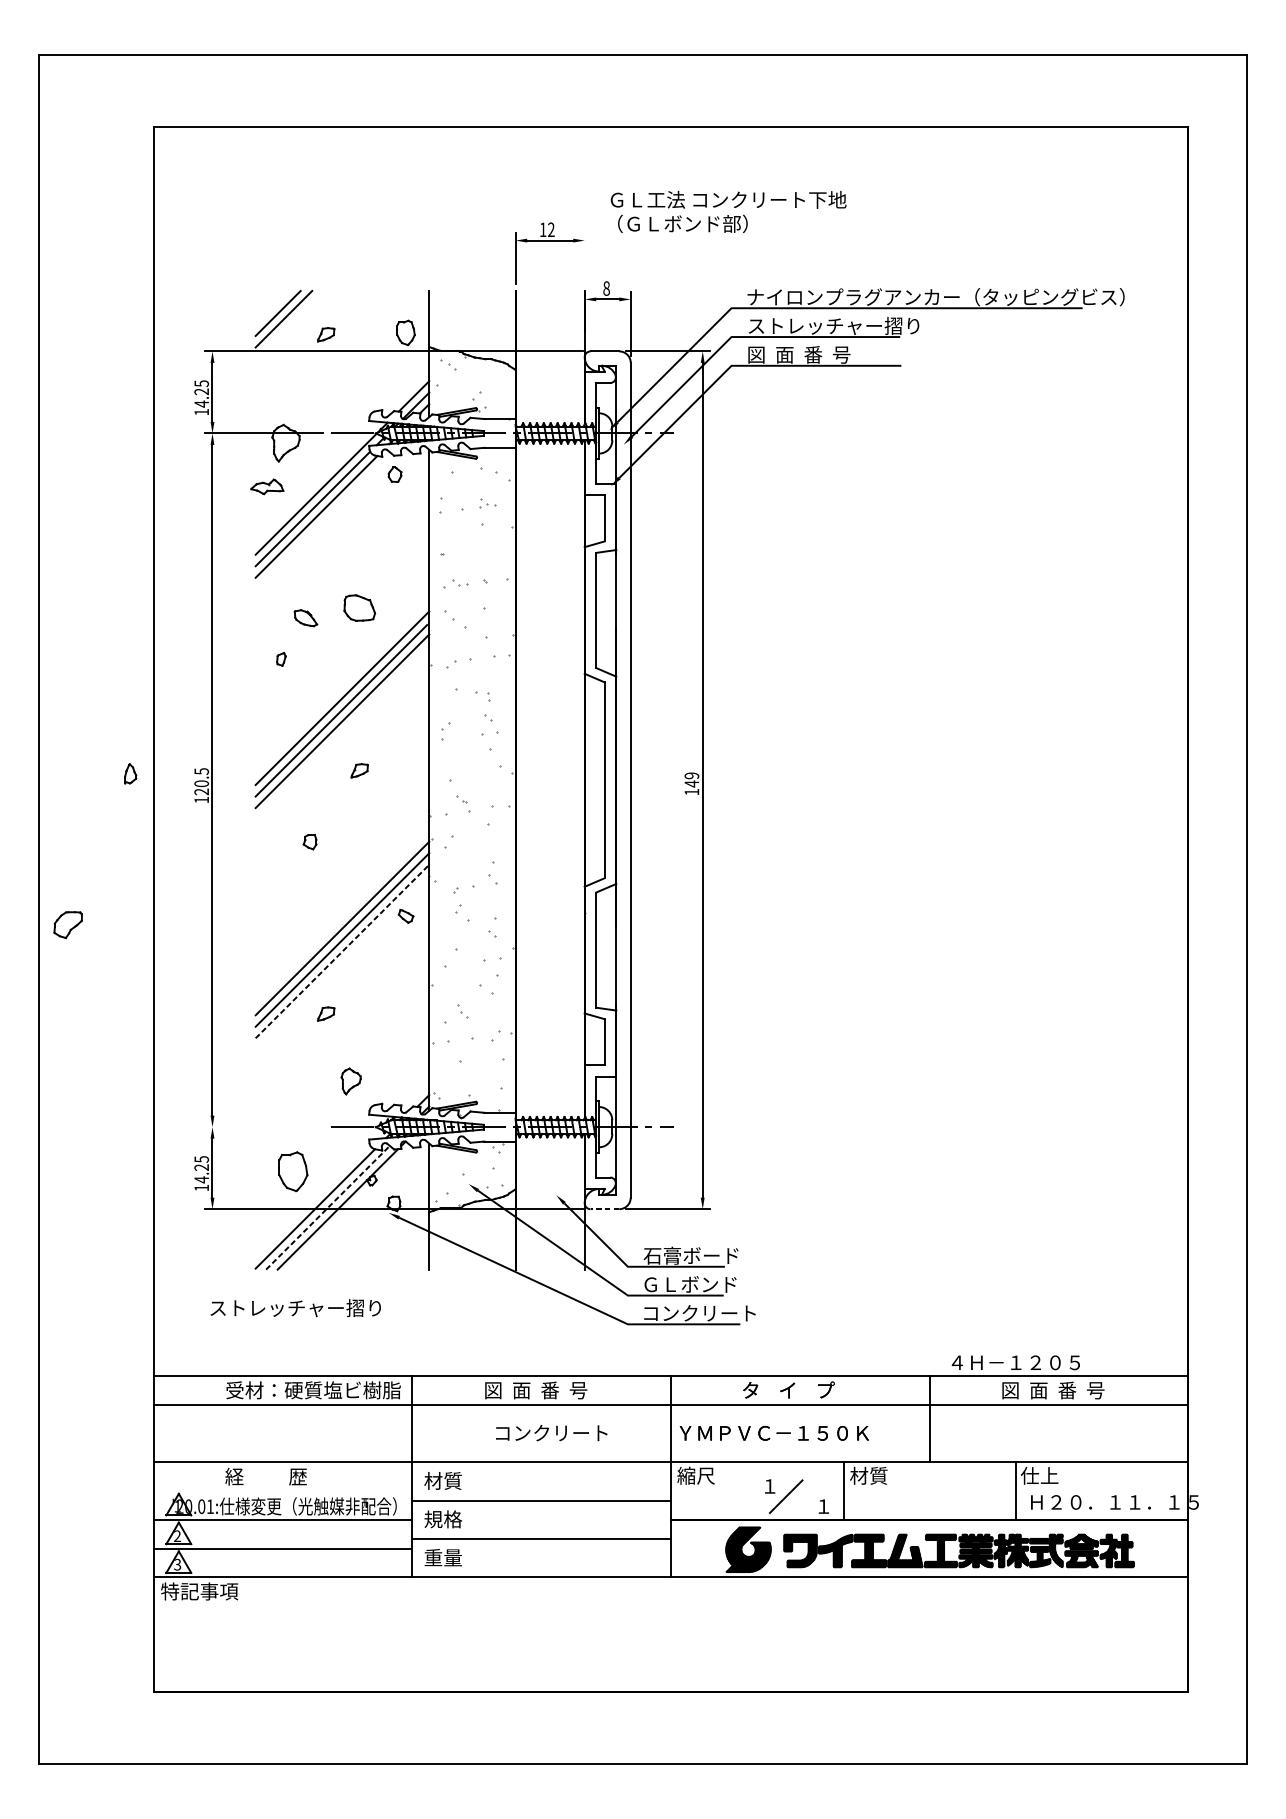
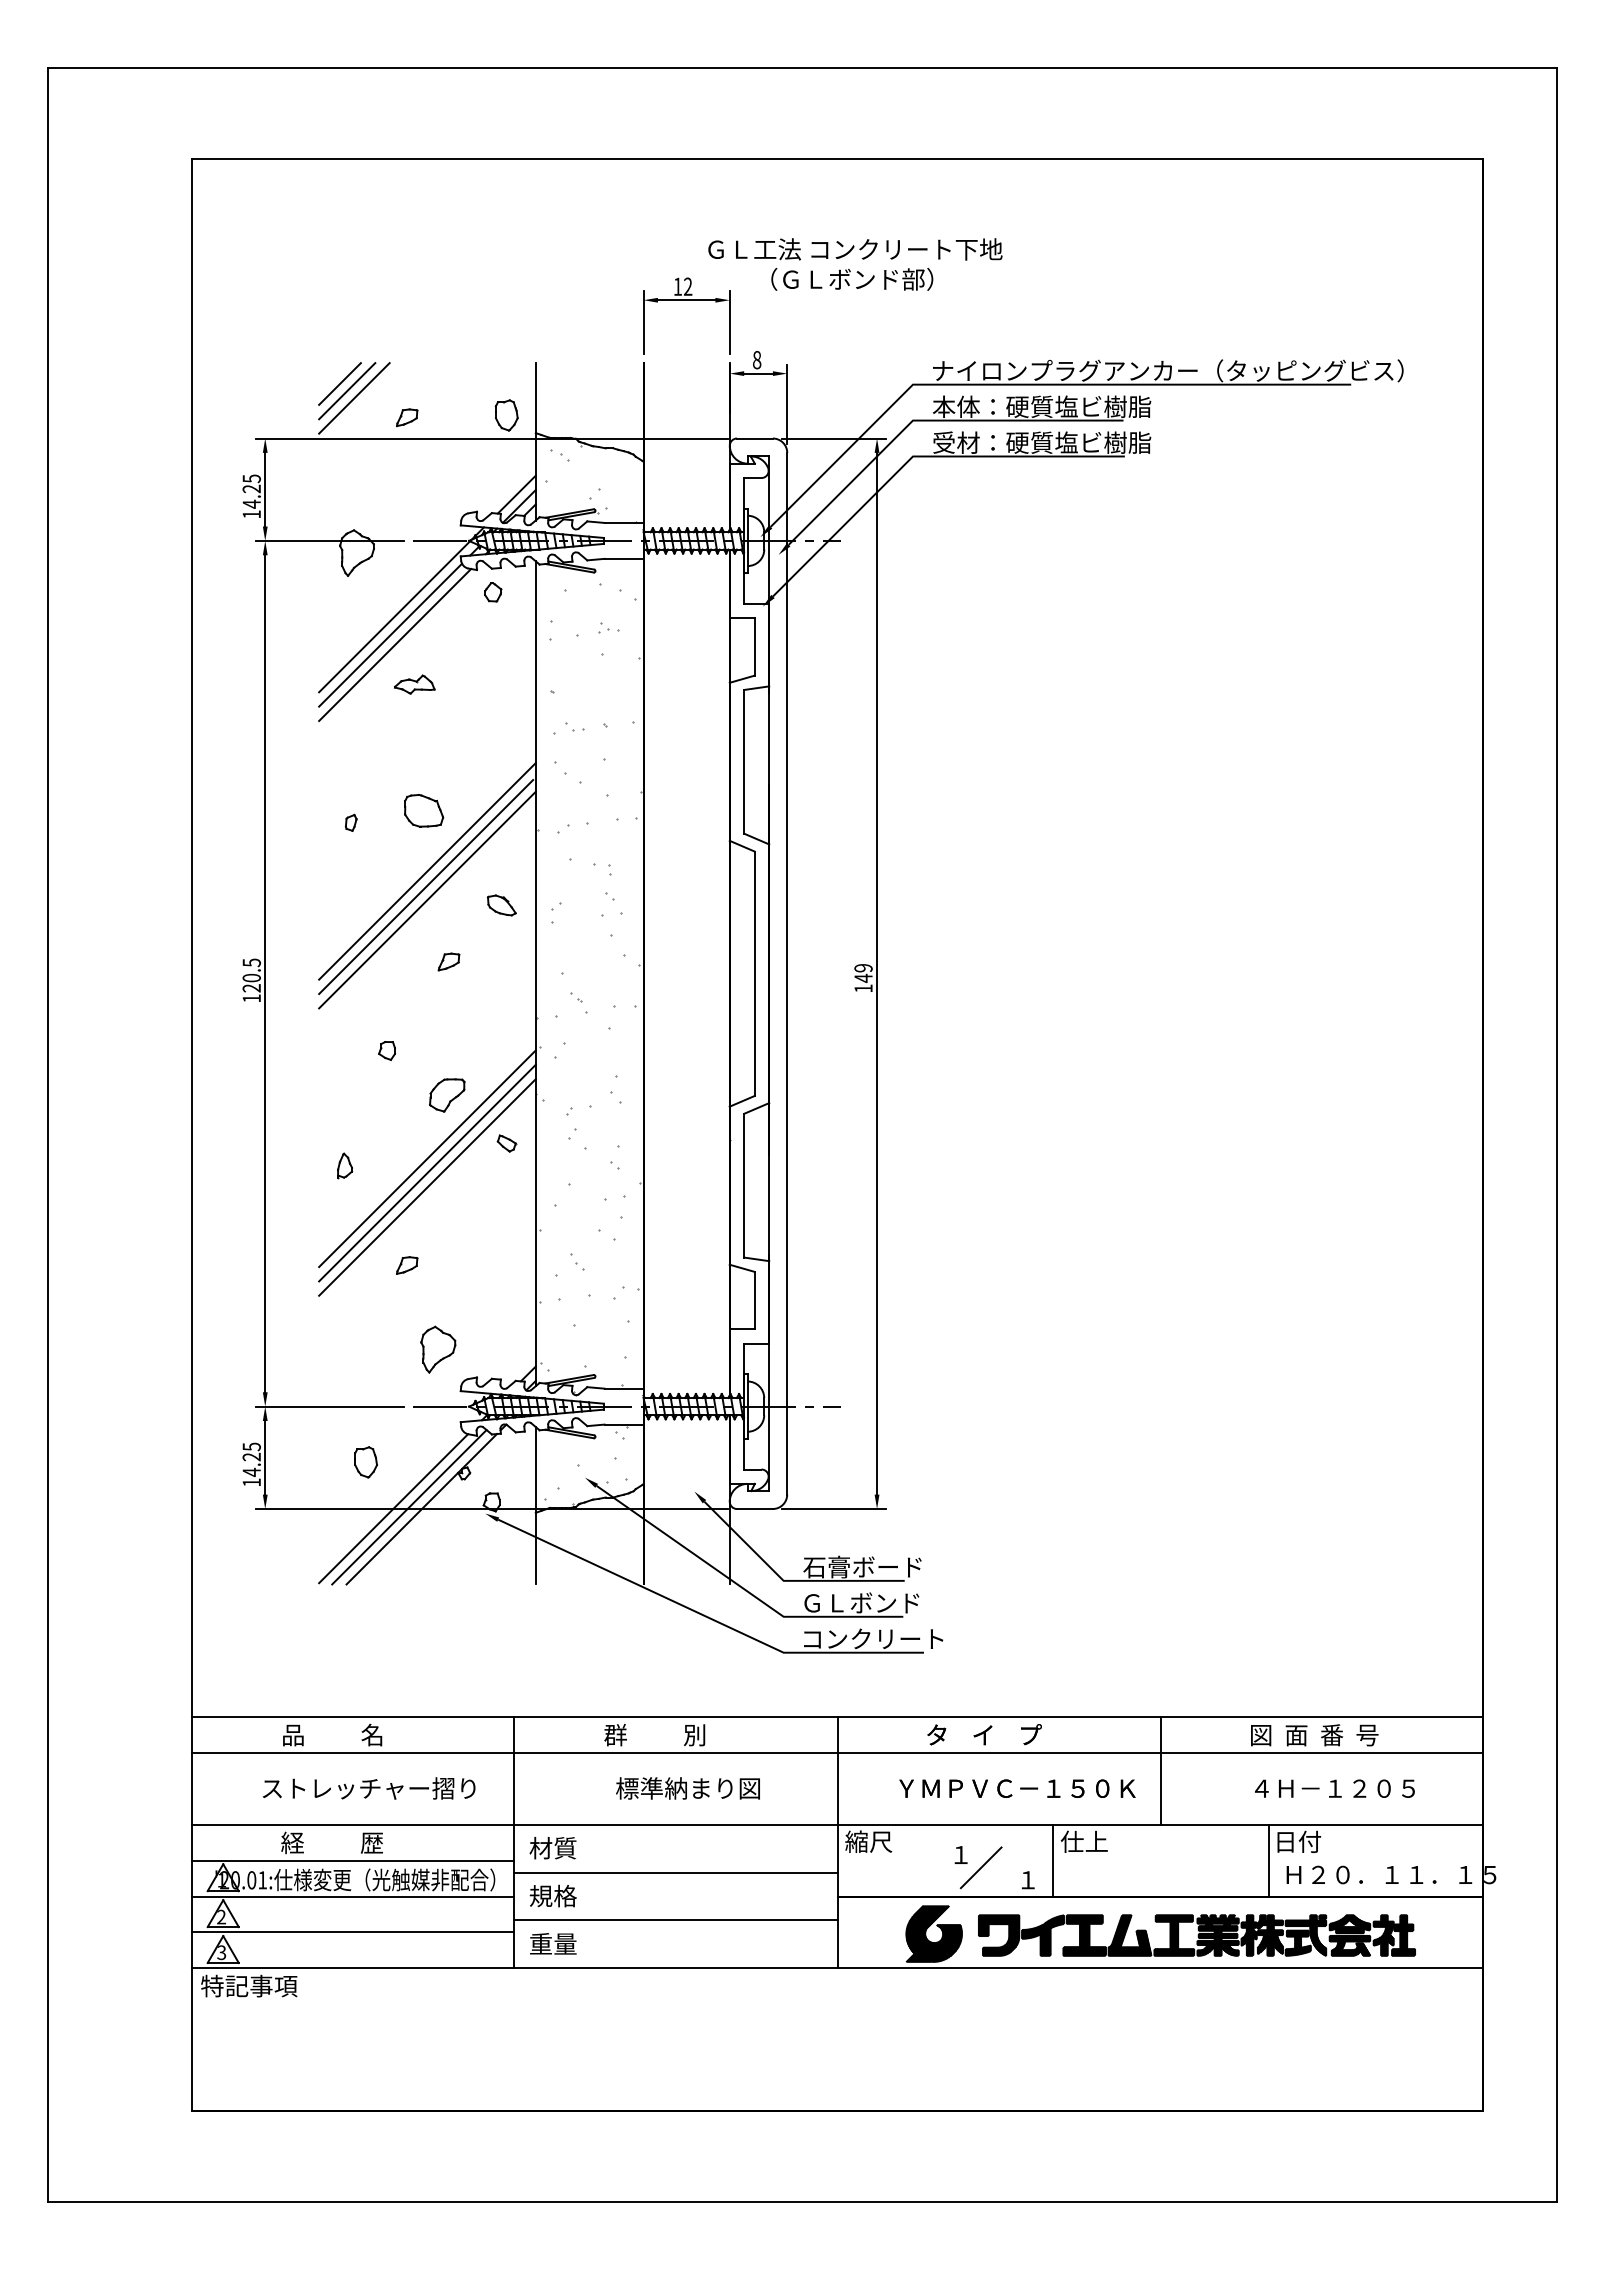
text: (728, 199) -> (855, 249), moved
line: (584, 258) -> (729, 322), added
line: (271, 307) -> (339, 383), added
text: (834, 325) -> (1041, 406), ストレッチャー摺り -> 本体：硬質塩ビ樹脂
text: (835, 354) -> (1042, 442), 図  面  番  号 -> 受材：硬質塩ビ樹脂
part: (267, 486) -> (414, 684), moved
part: (360, 607) -> (424, 810), moved
part: (305, 618) -> (501, 905), moved
part: (130, 773) -> (345, 1165), moved
part: (68, 925) -> (447, 1095), moved
line: (342, 951) -> (427, 1187), dashed -> solid
part: (351, 1081) -> (438, 1349), size x1.43
line: (263, 1127) -> (329, 1406), added
part: (292, 1171) -> (365, 1462), size x0.62
line: (328, 1207) -> (409, 1506), dashed -> solid
line: (604, 1209) -> (754, 1509), dashed -> solid
text: (295, 1308) -> (368, 1788), moved
text: (1015, 1362) -> (1334, 1788), moved
text: (313, 1389) -> (391, 1734), 受材：硬質塩ビ樹脂 -> 品          名
text: (535, 1389) -> (668, 1734), 図  面  番  号 -> 群          別
text: (550, 1433) -> (687, 1788), コンクリート -> 標準納まり図
text: (774, 1433) -> (1017, 1788), moved
text: (868, 1475) -> (1083, 1841), 材質 -> 仕上
text: (1039, 1475) -> (1297, 1841), 仕上 -> 日付
line: (282, 1490) -> (352, 1860), added

